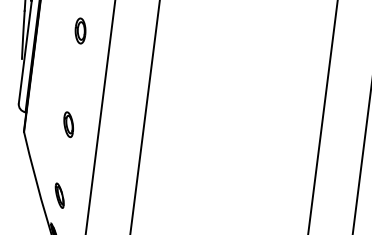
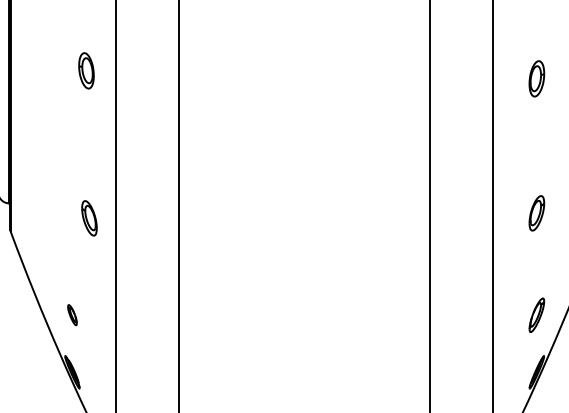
part: (80, 30) -> (86, 70), moved
part: (68, 124) -> (89, 218), moved
part: (59, 195) -> (72, 314), size x0.6

